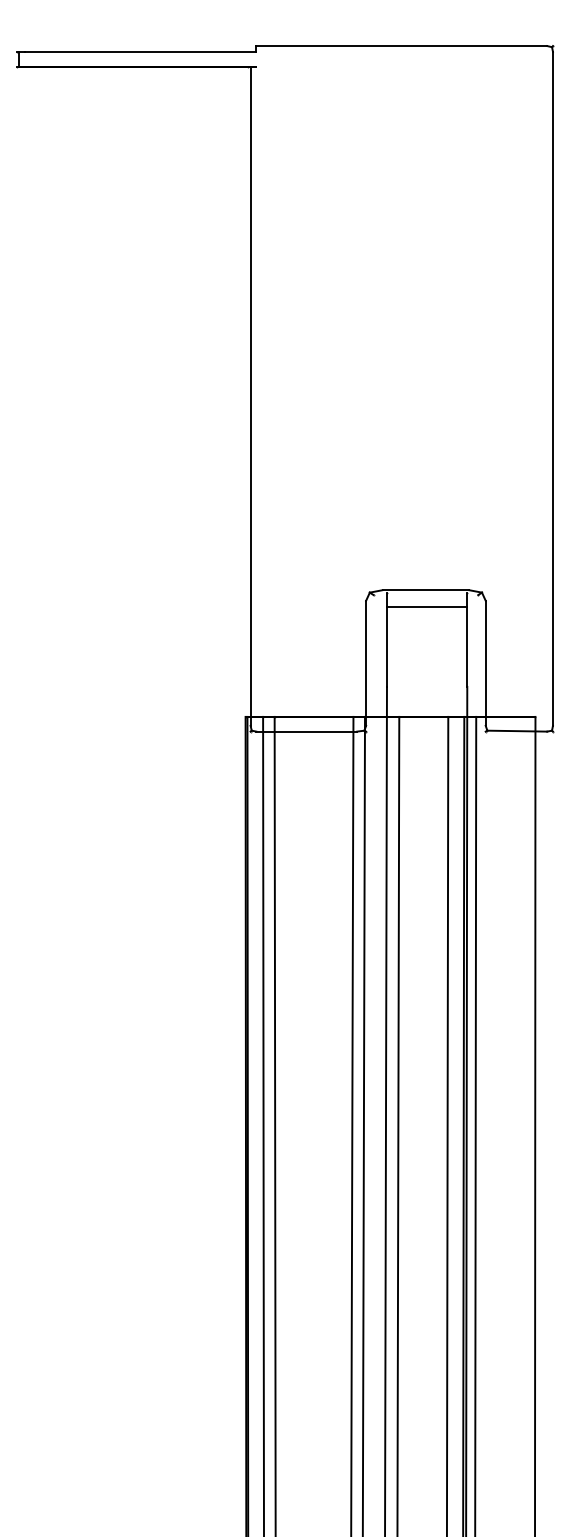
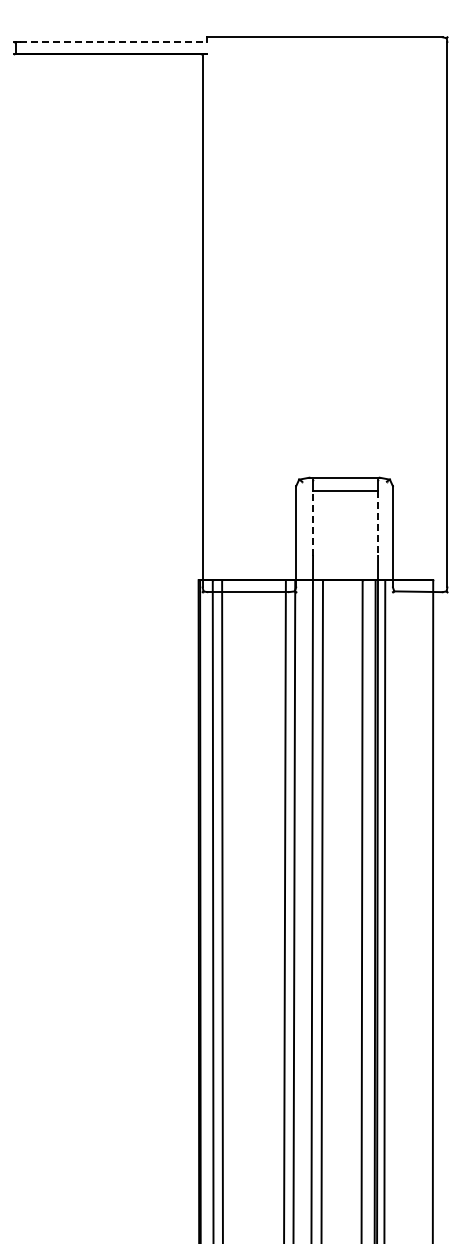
line: (140, 51) -> (113, 41), solid -> dashed
line: (387, 645) -> (313, 522), solid -> dashed
line: (467, 646) -> (378, 523), solid -> dashed

